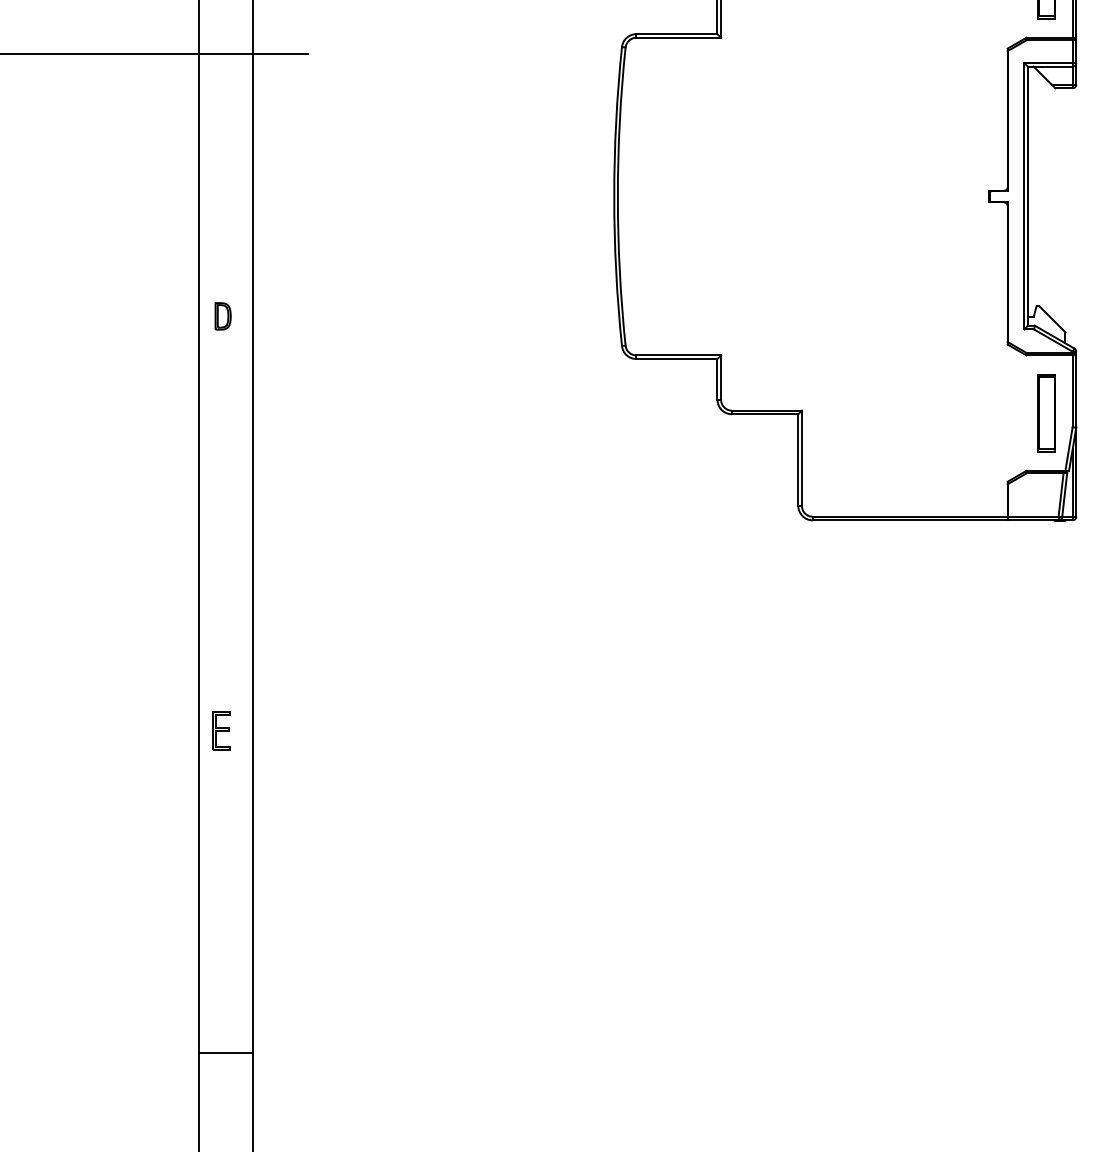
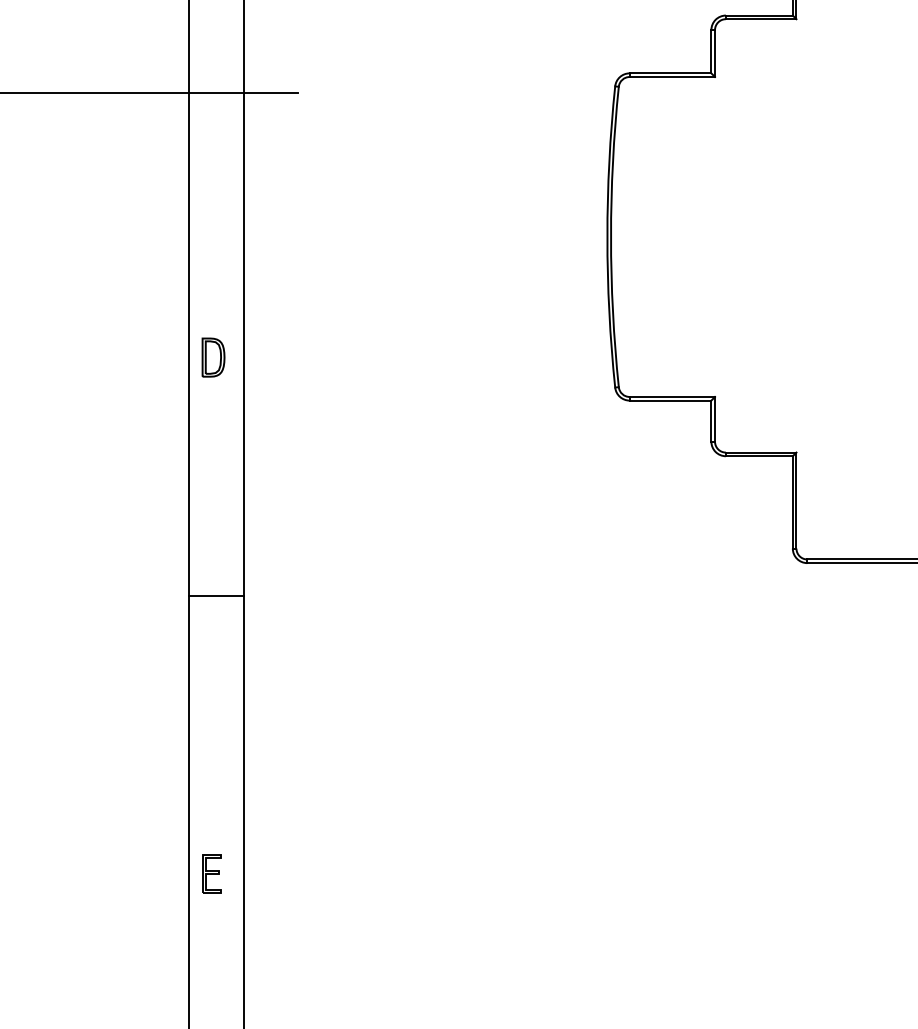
part: (222, 316) -> (212, 357), size x1.43
line: (226, 553) -> (216, 596), added
part: (221, 730) -> (211, 873), moved

